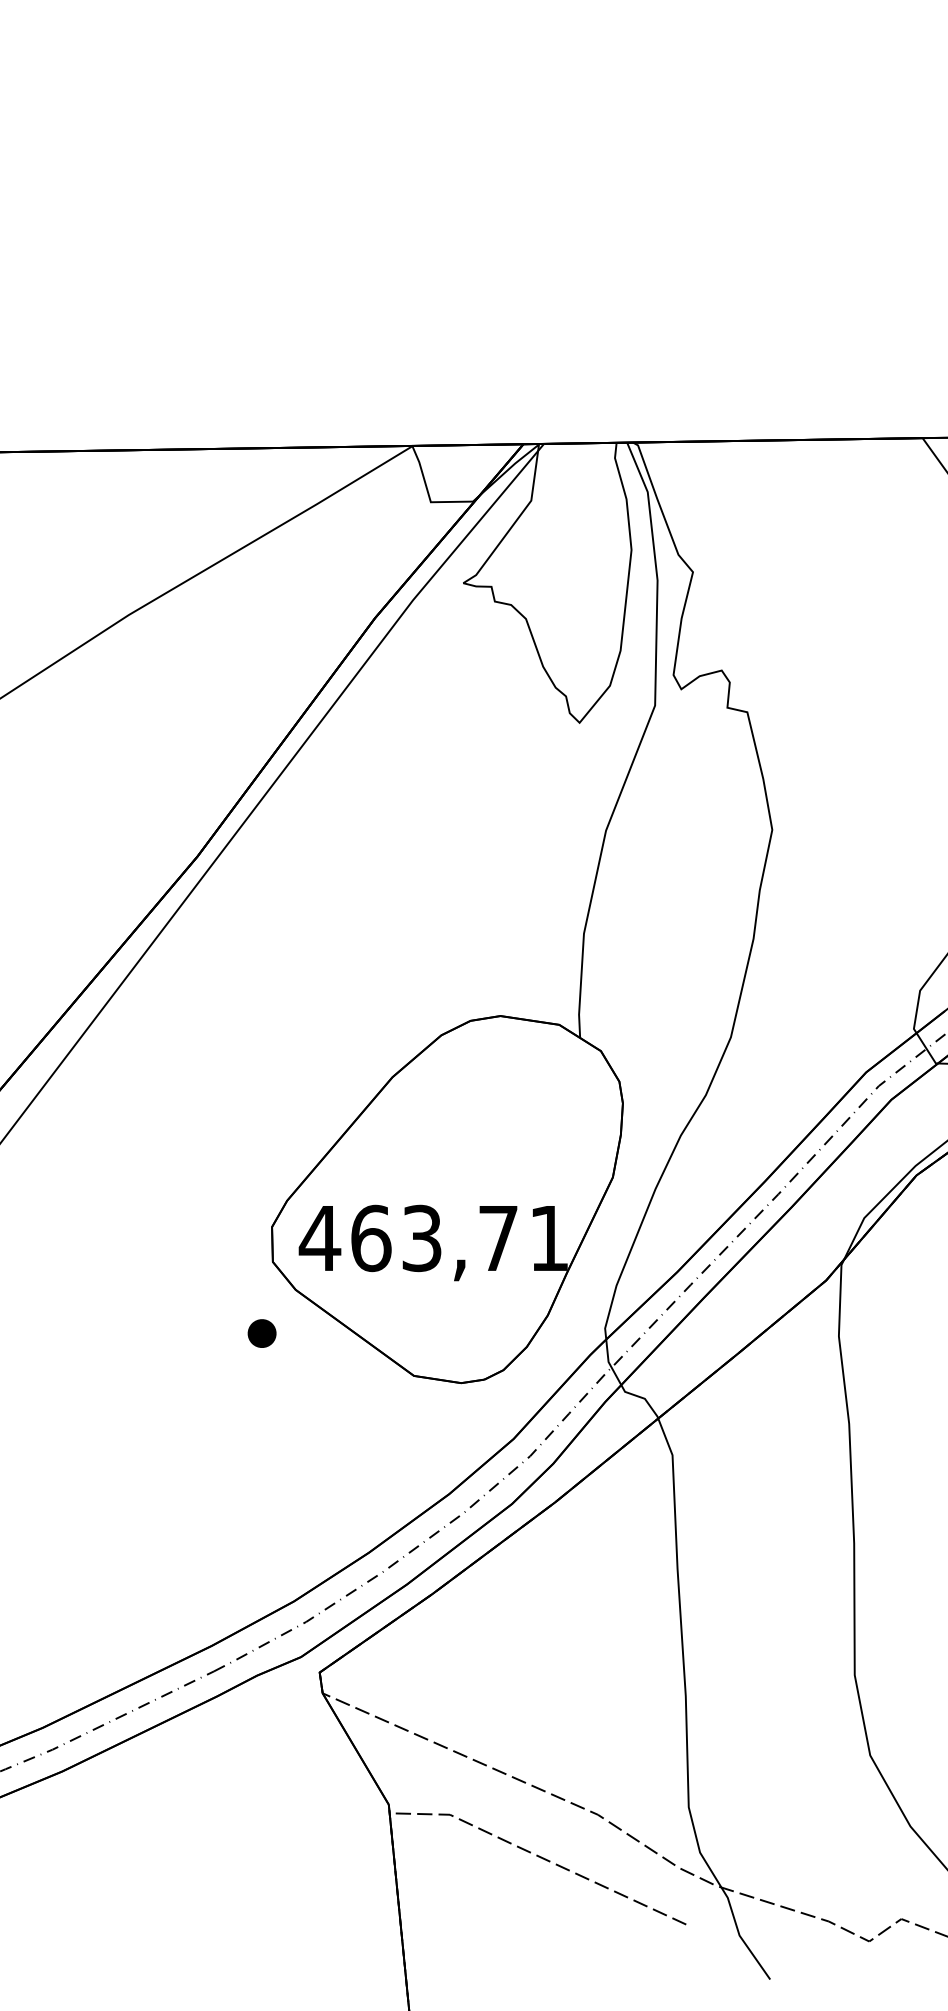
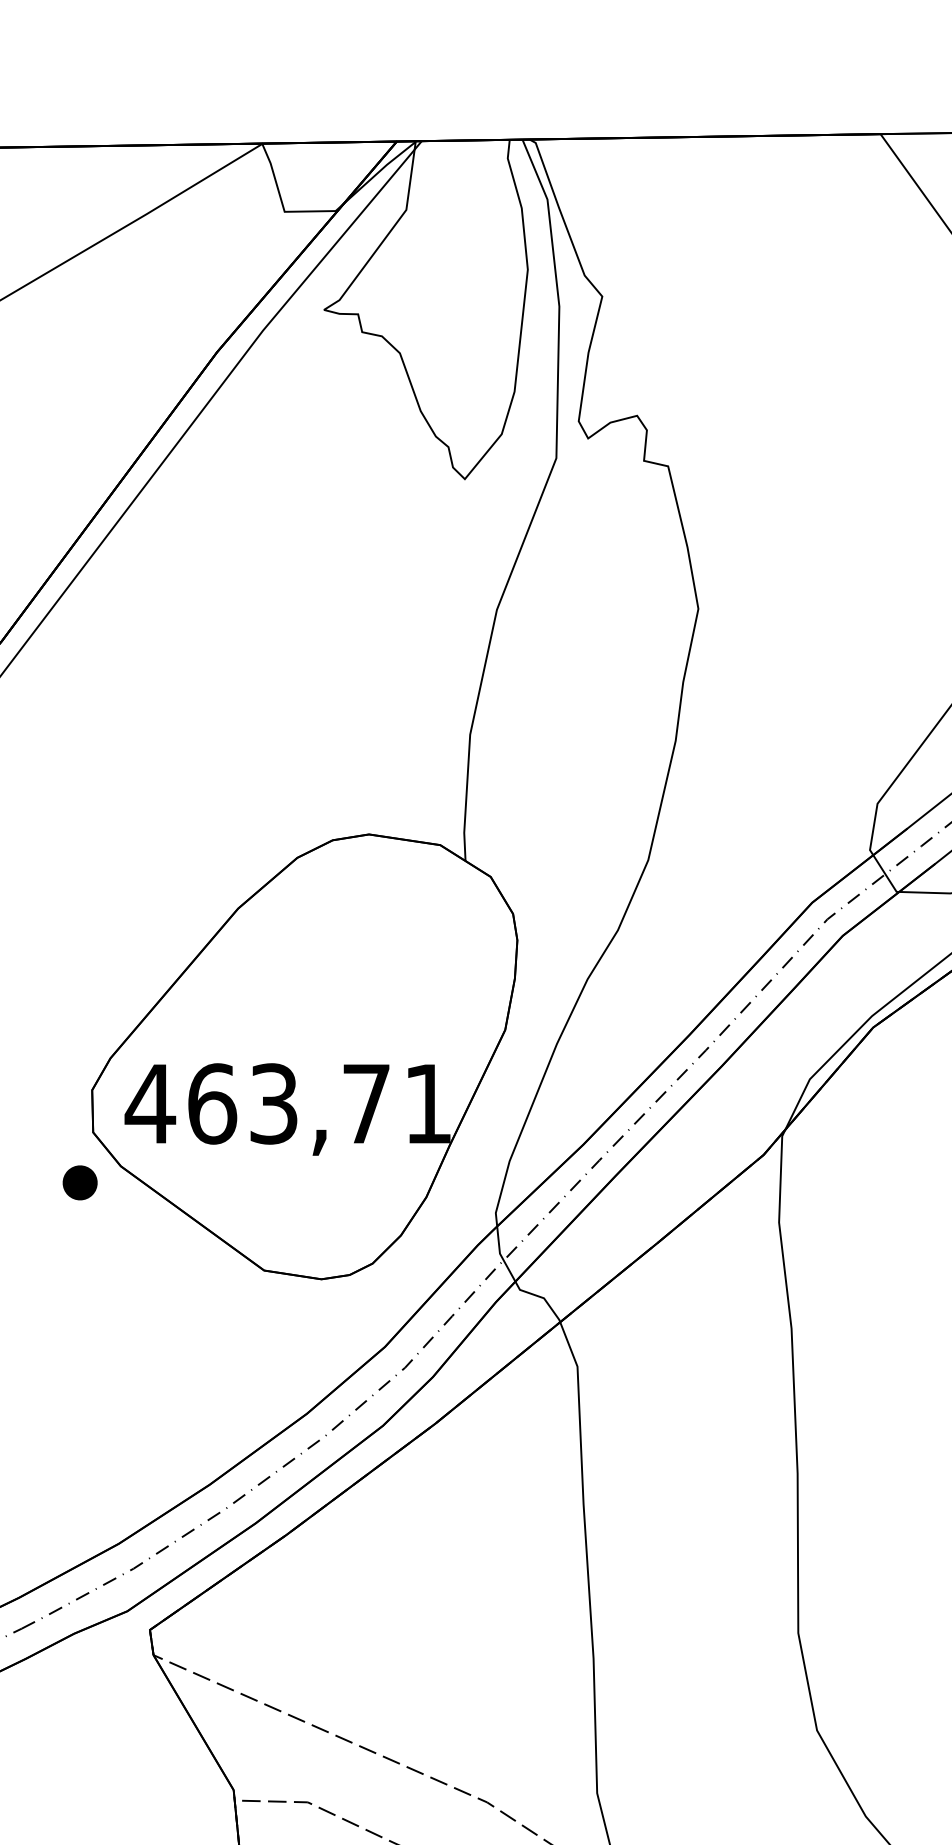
part: (261, 1333) -> (79, 1182), moved

